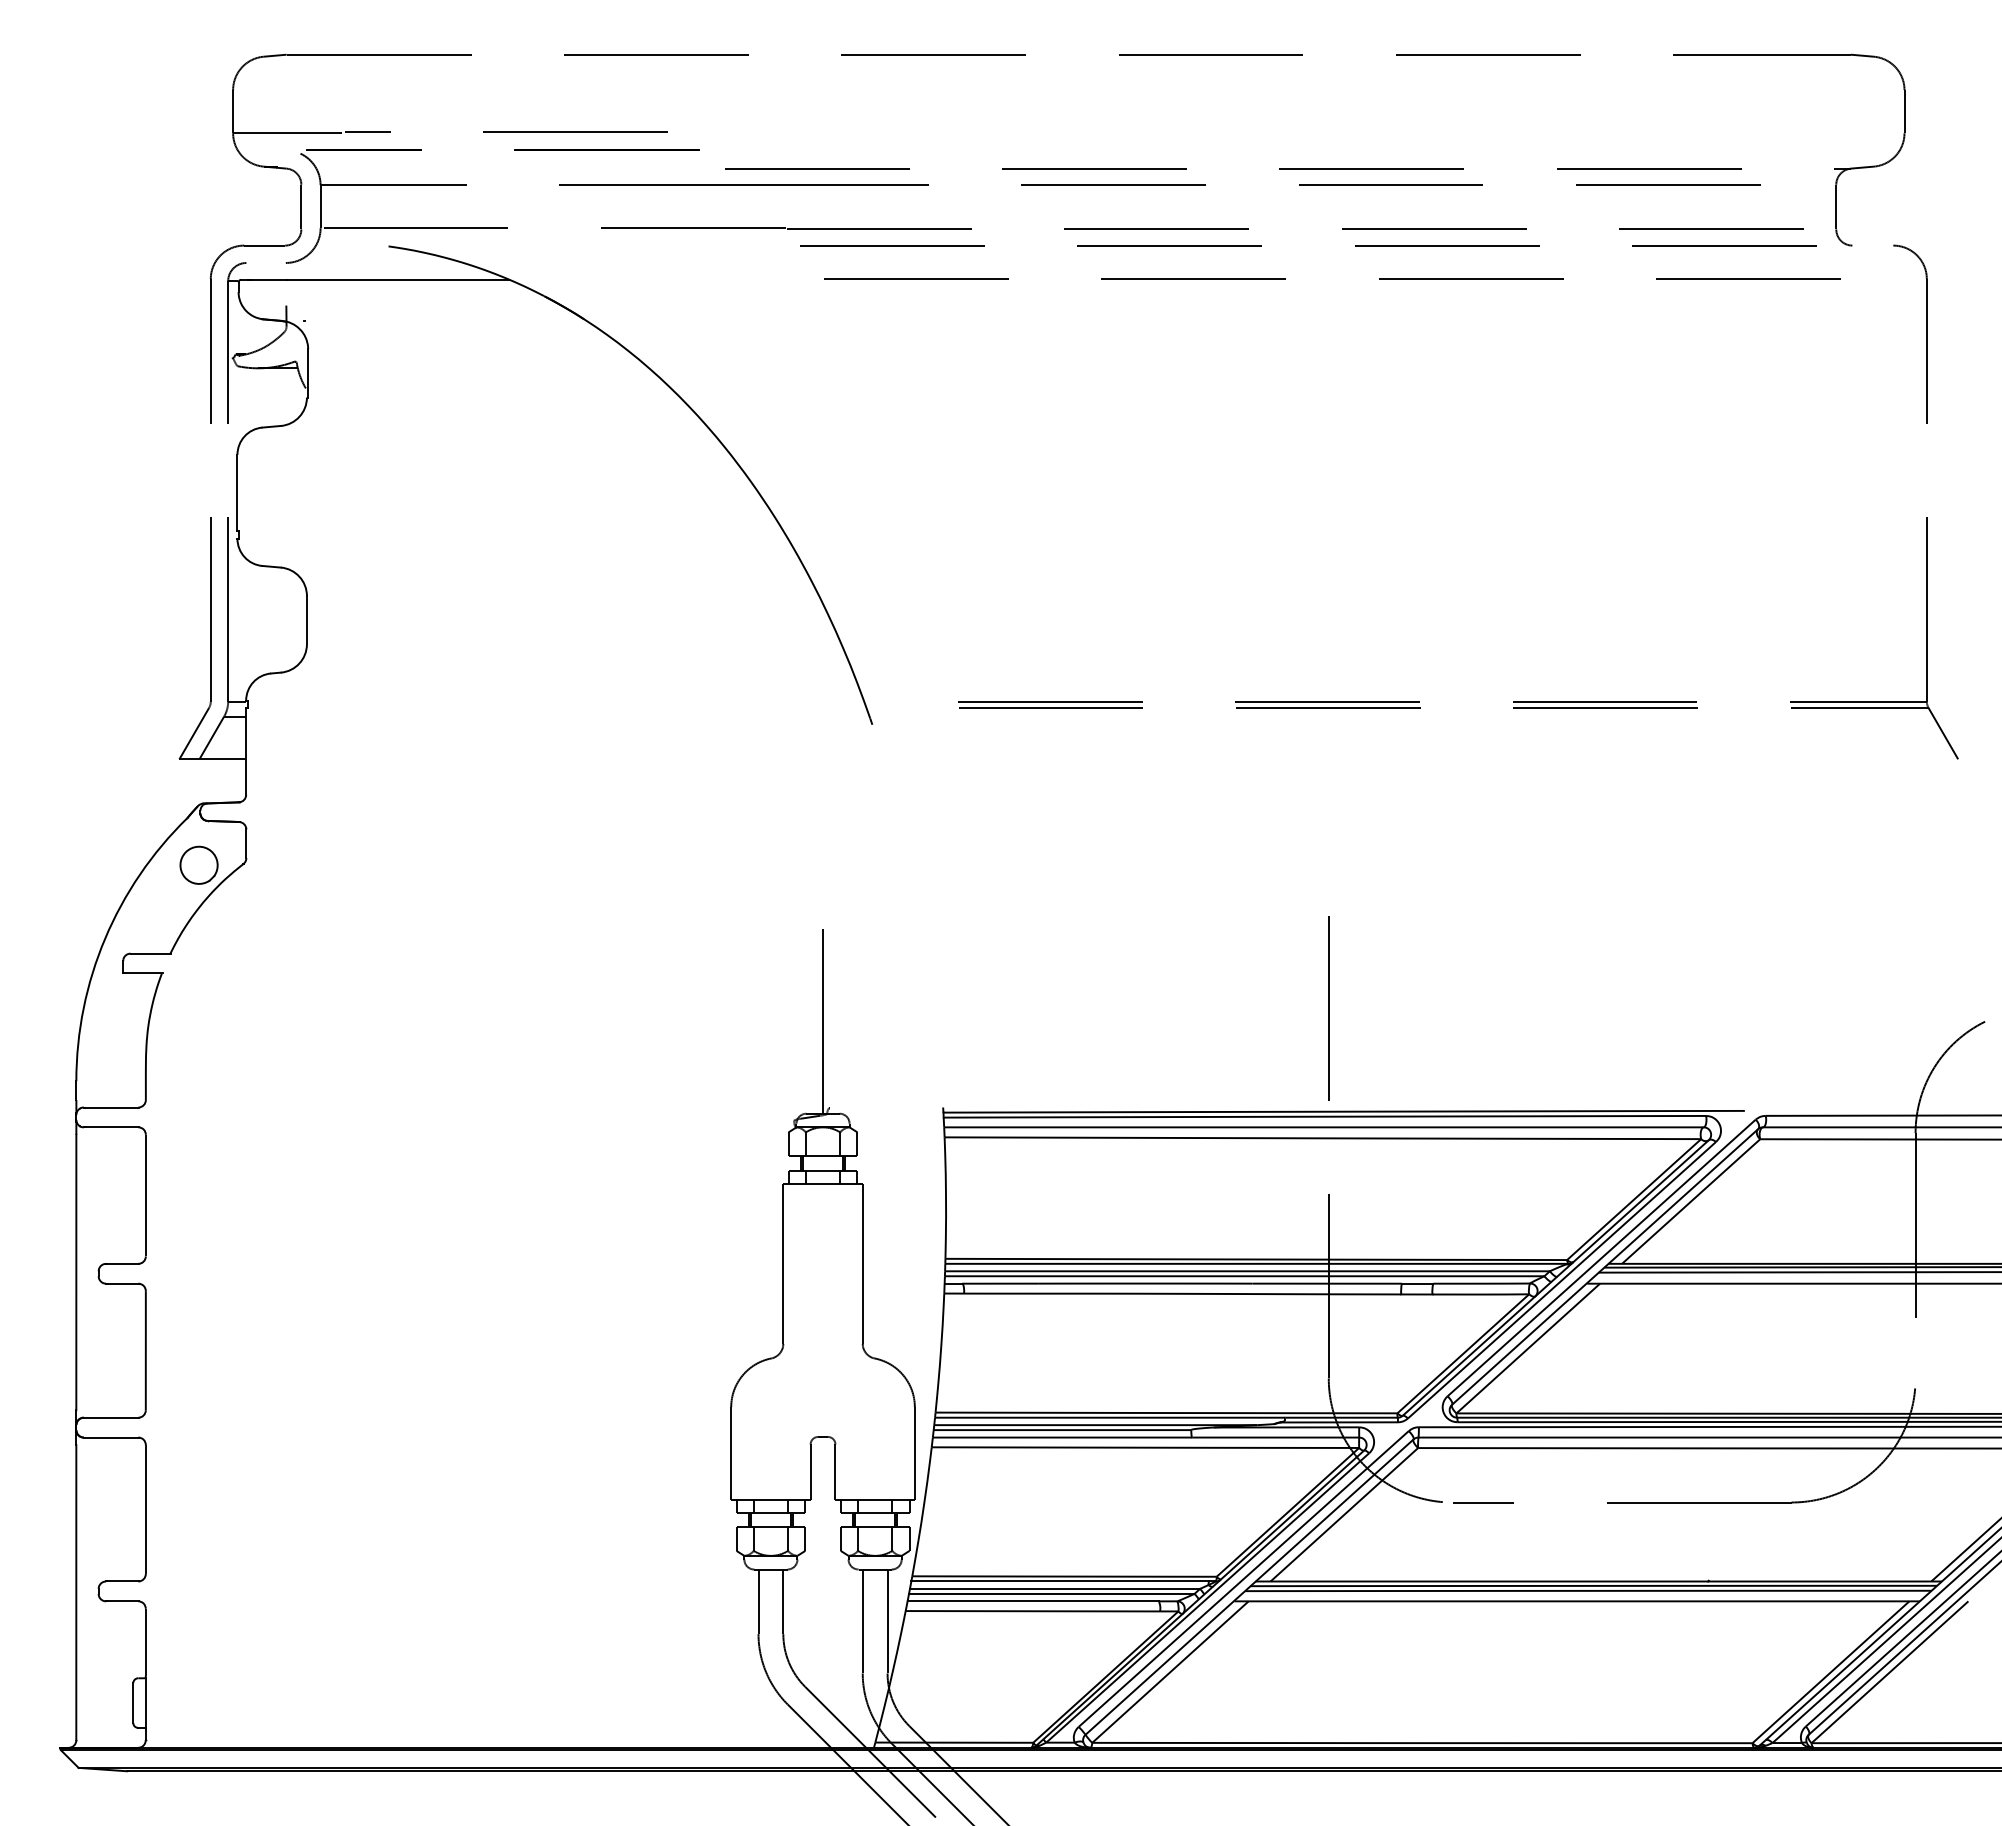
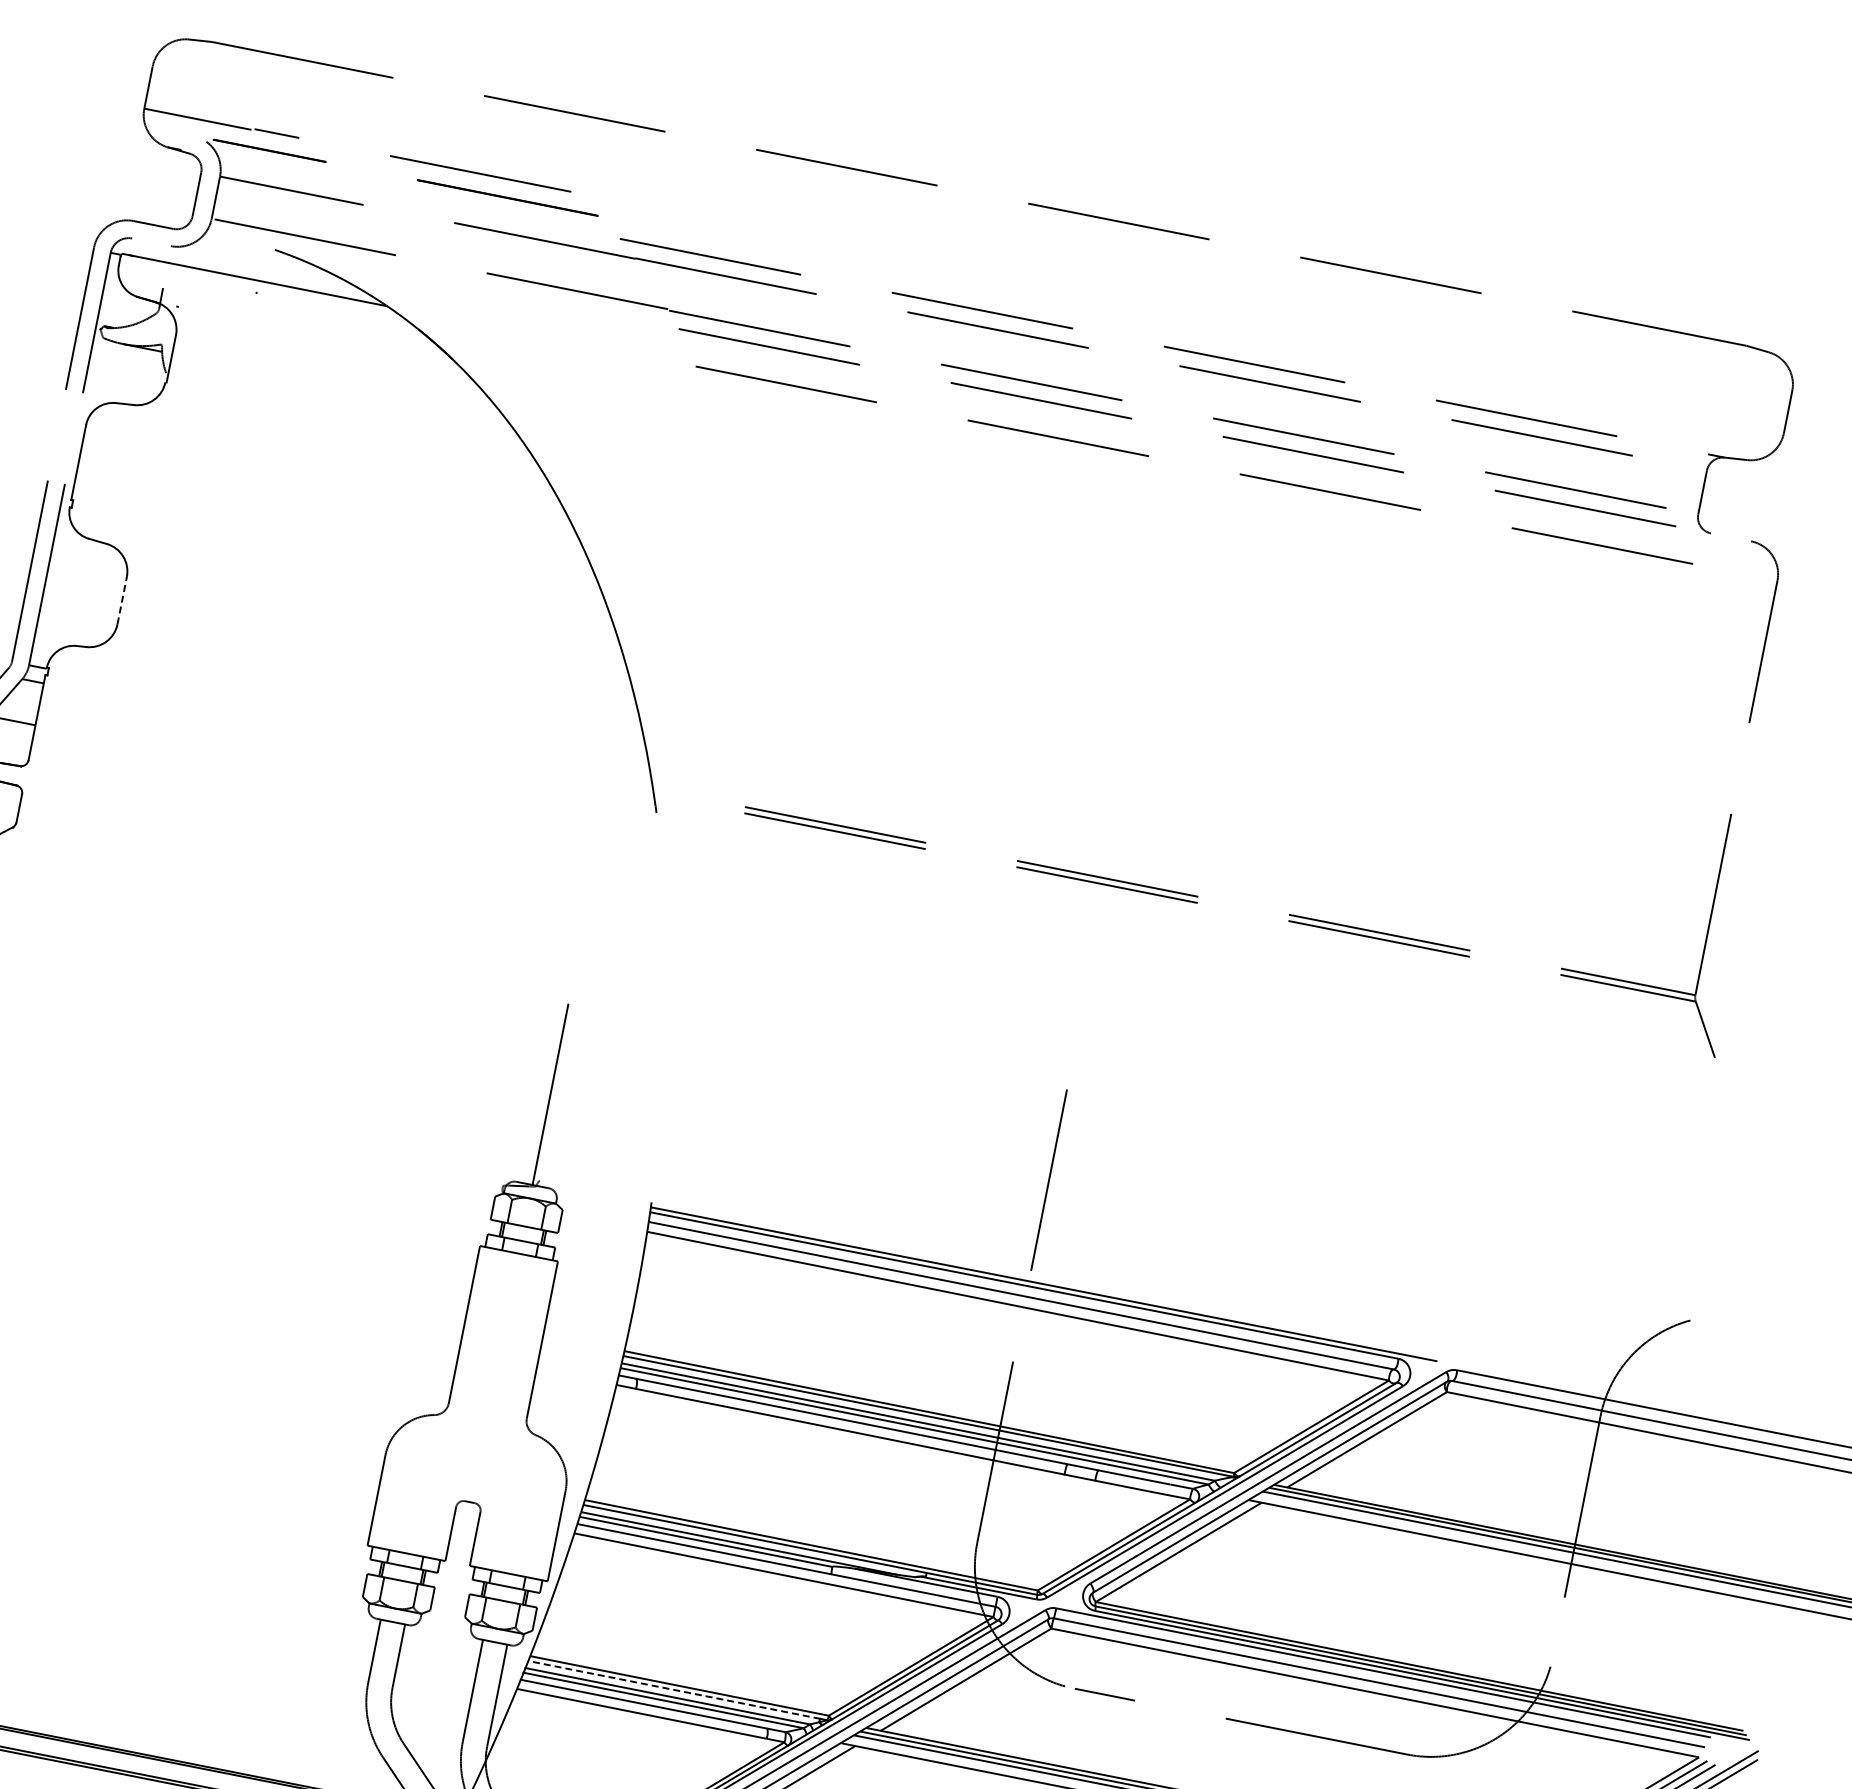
line: (306, 619) -> (121, 599), solid -> dashed
line: (1060, 1581) -> (674, 1690), solid -> dashed

